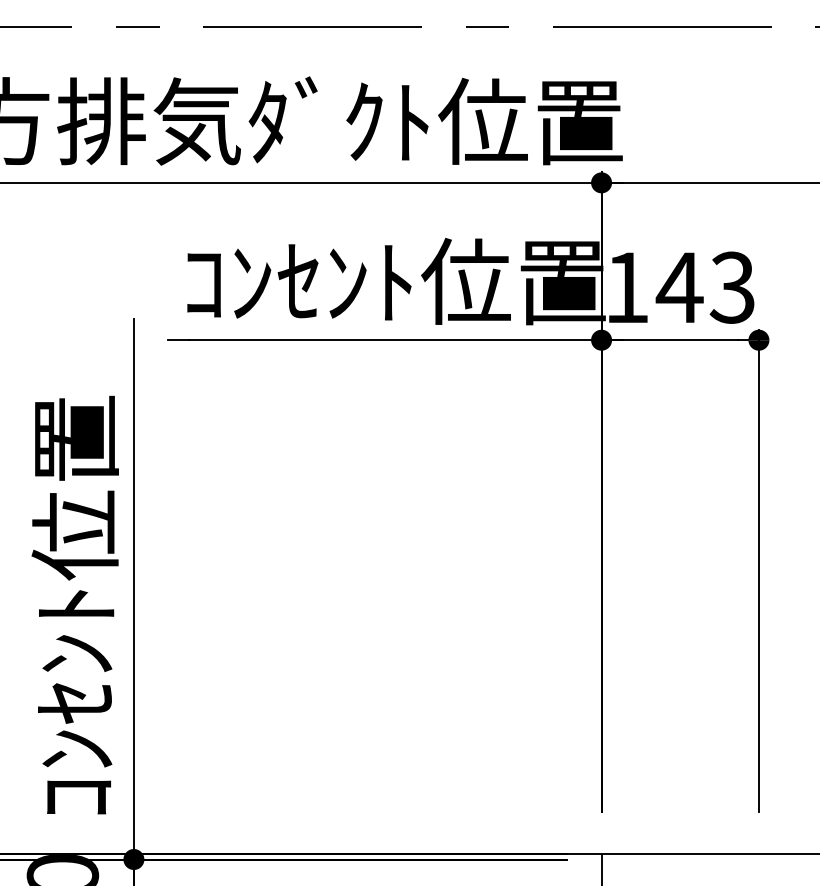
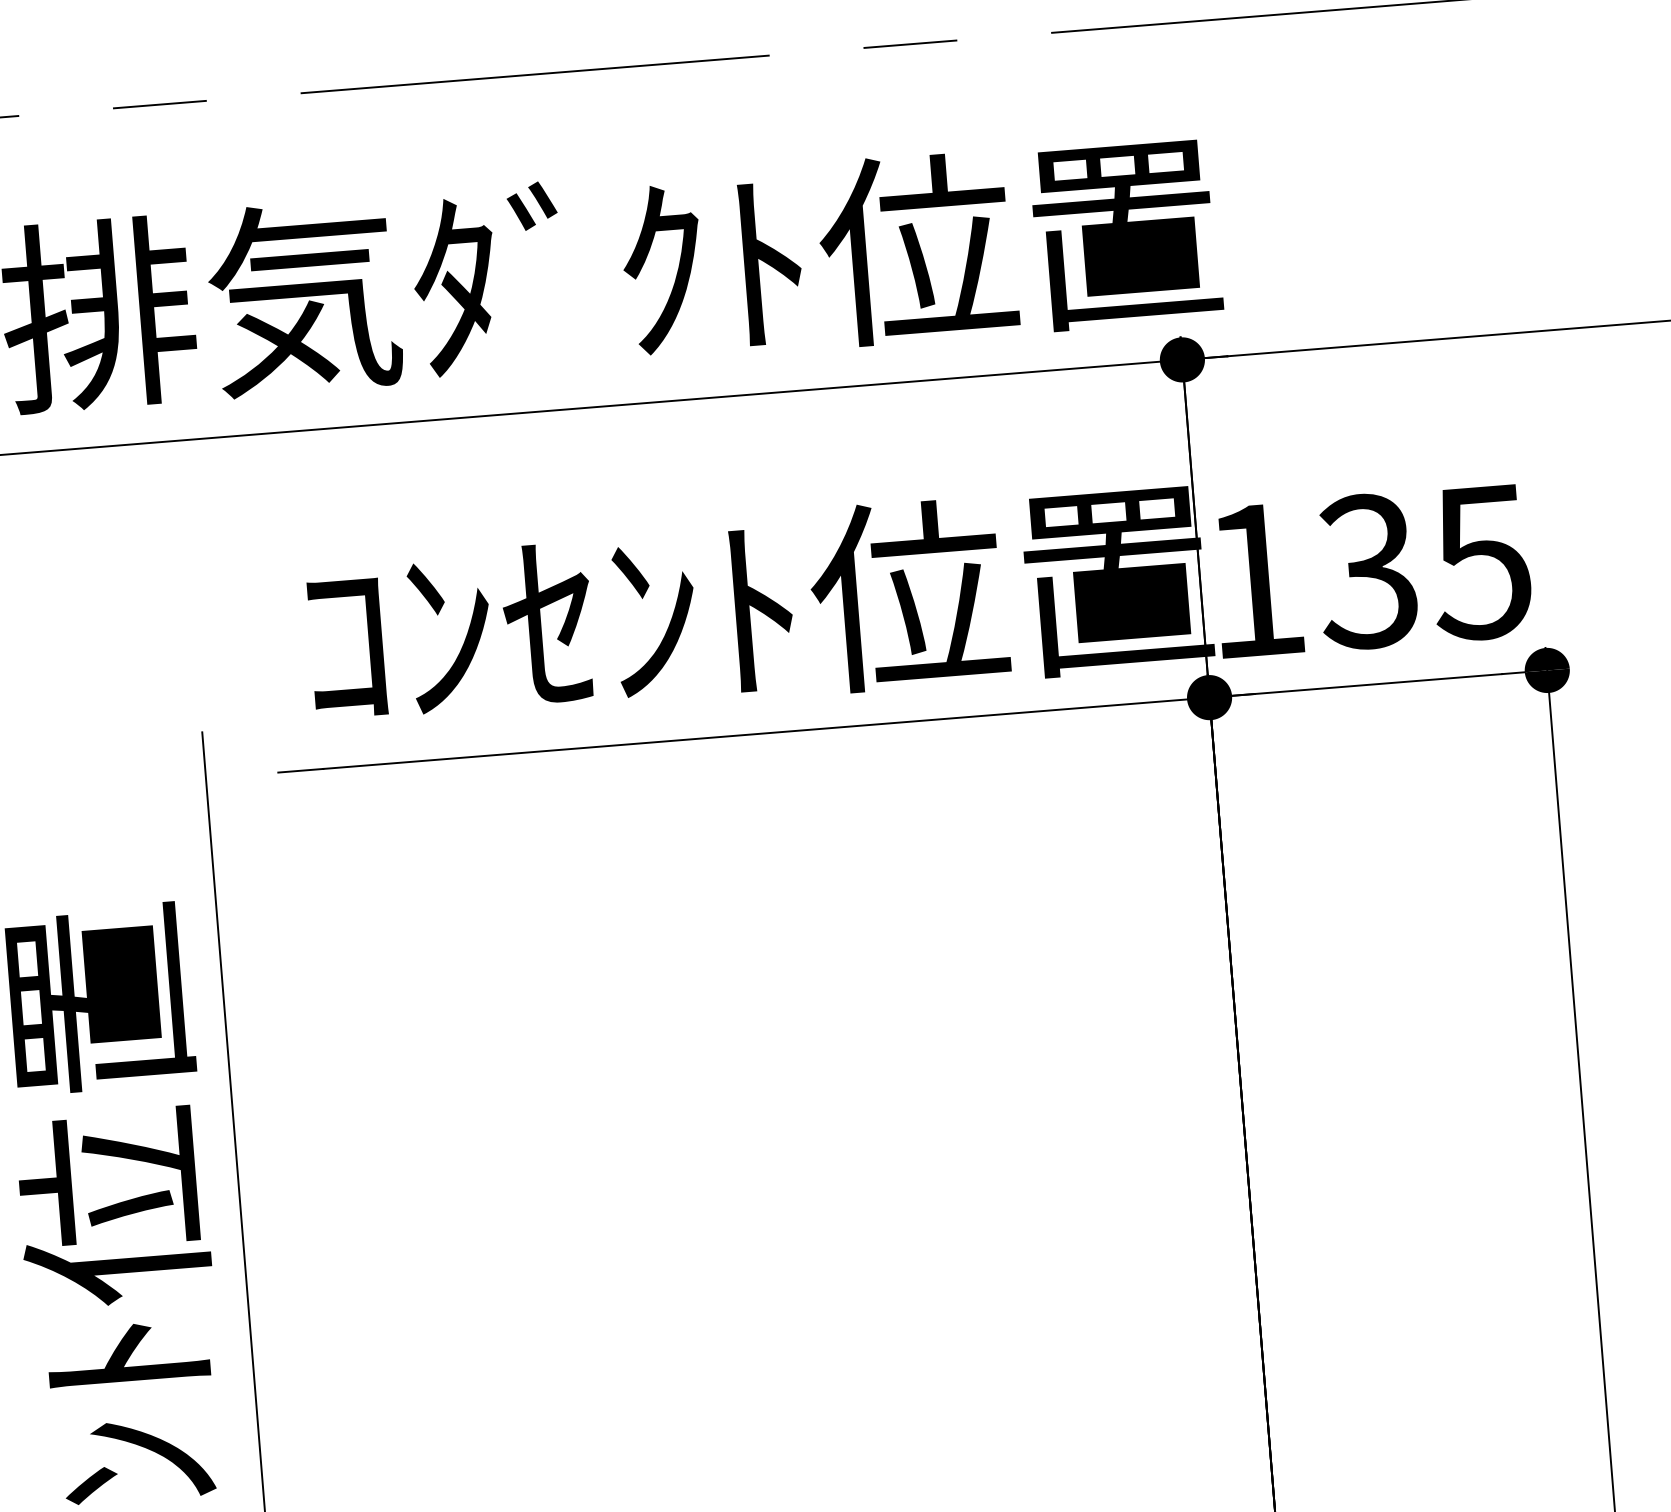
text: (704, 287) -> (1421, 566), 143 -> 135

